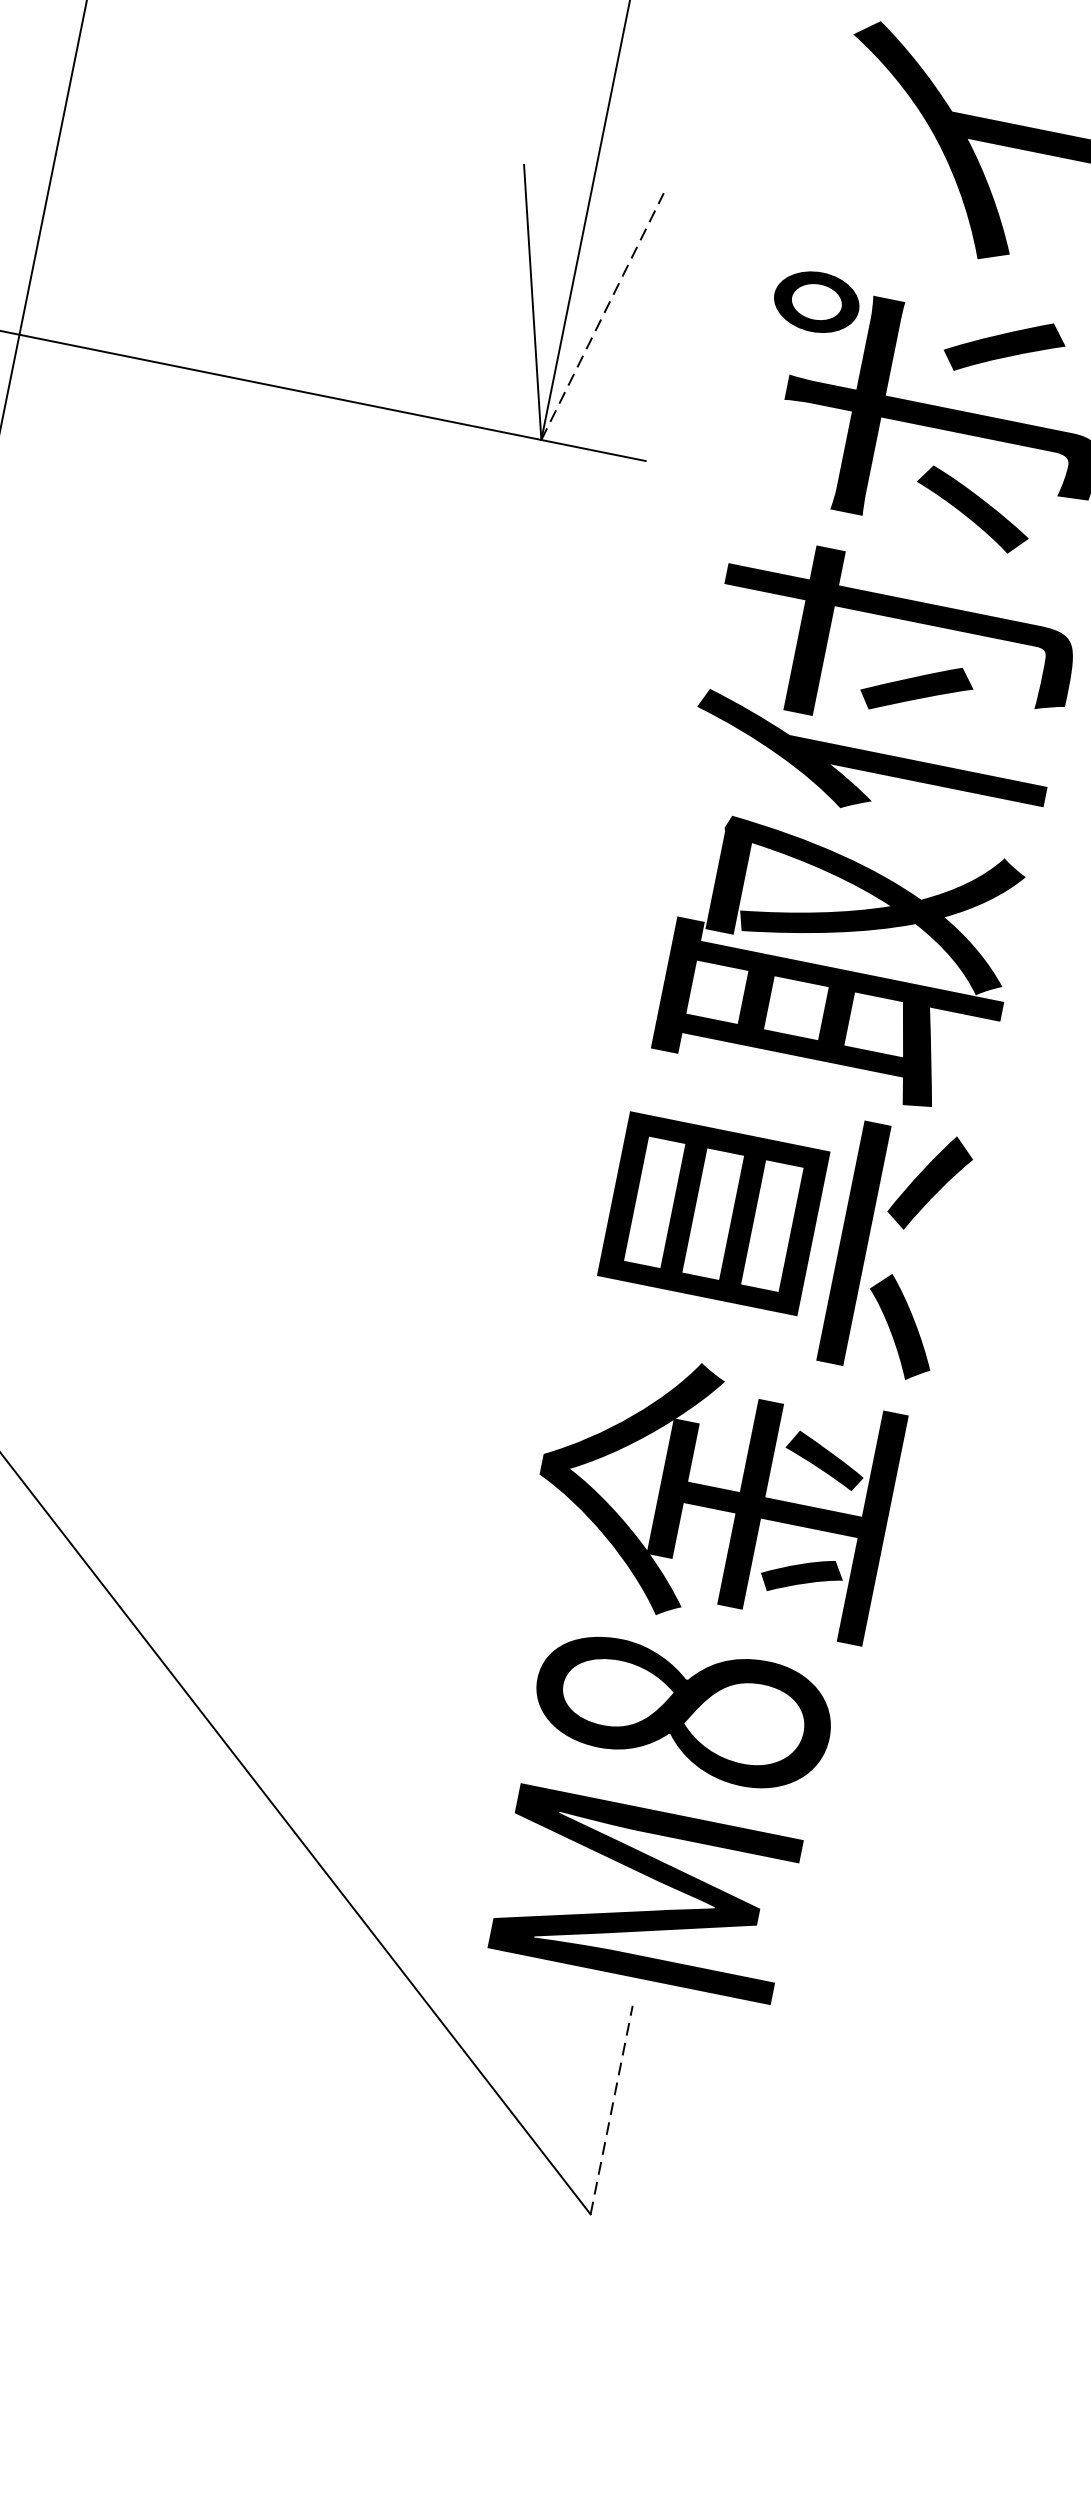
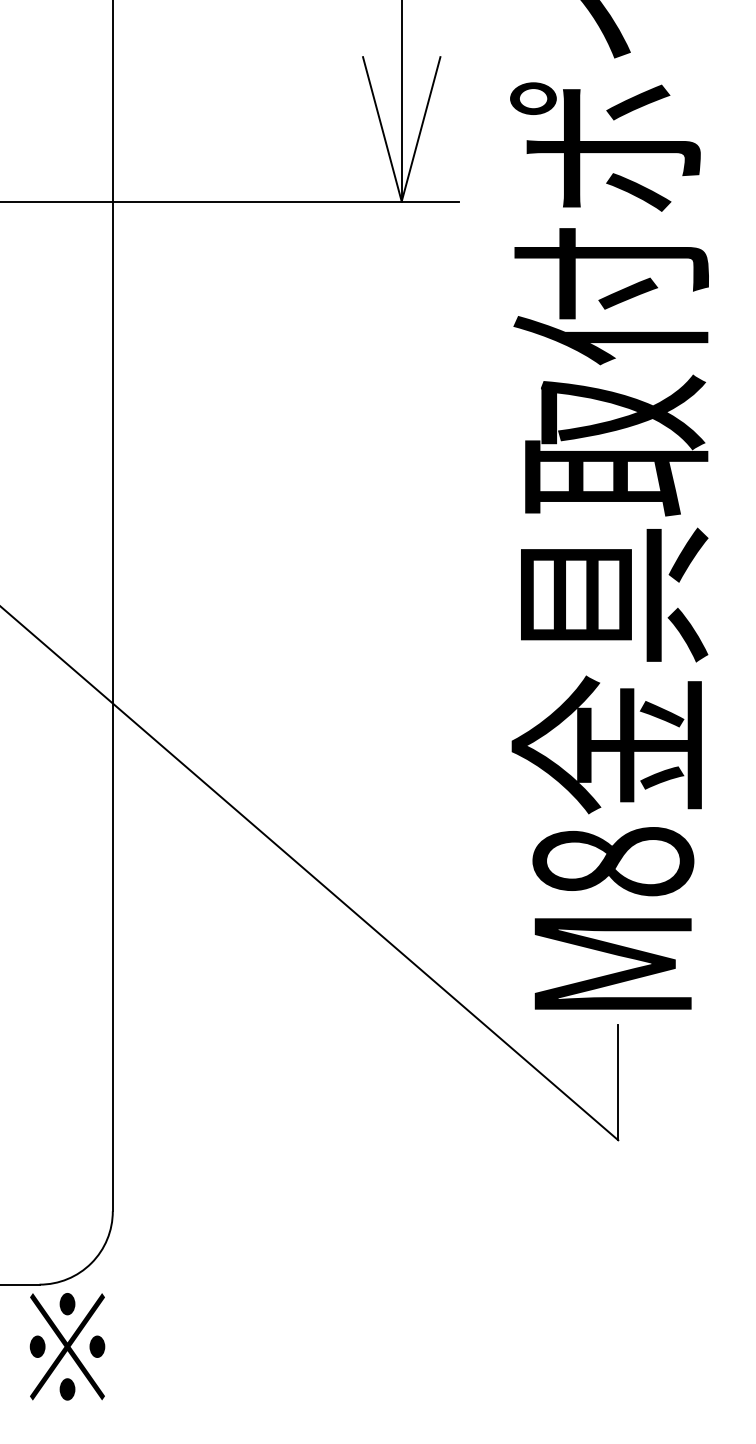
line: (603, 317) -> (421, 129), dashed -> solid
line: (612, 2110) -> (618, 1082), dashed -> solid

